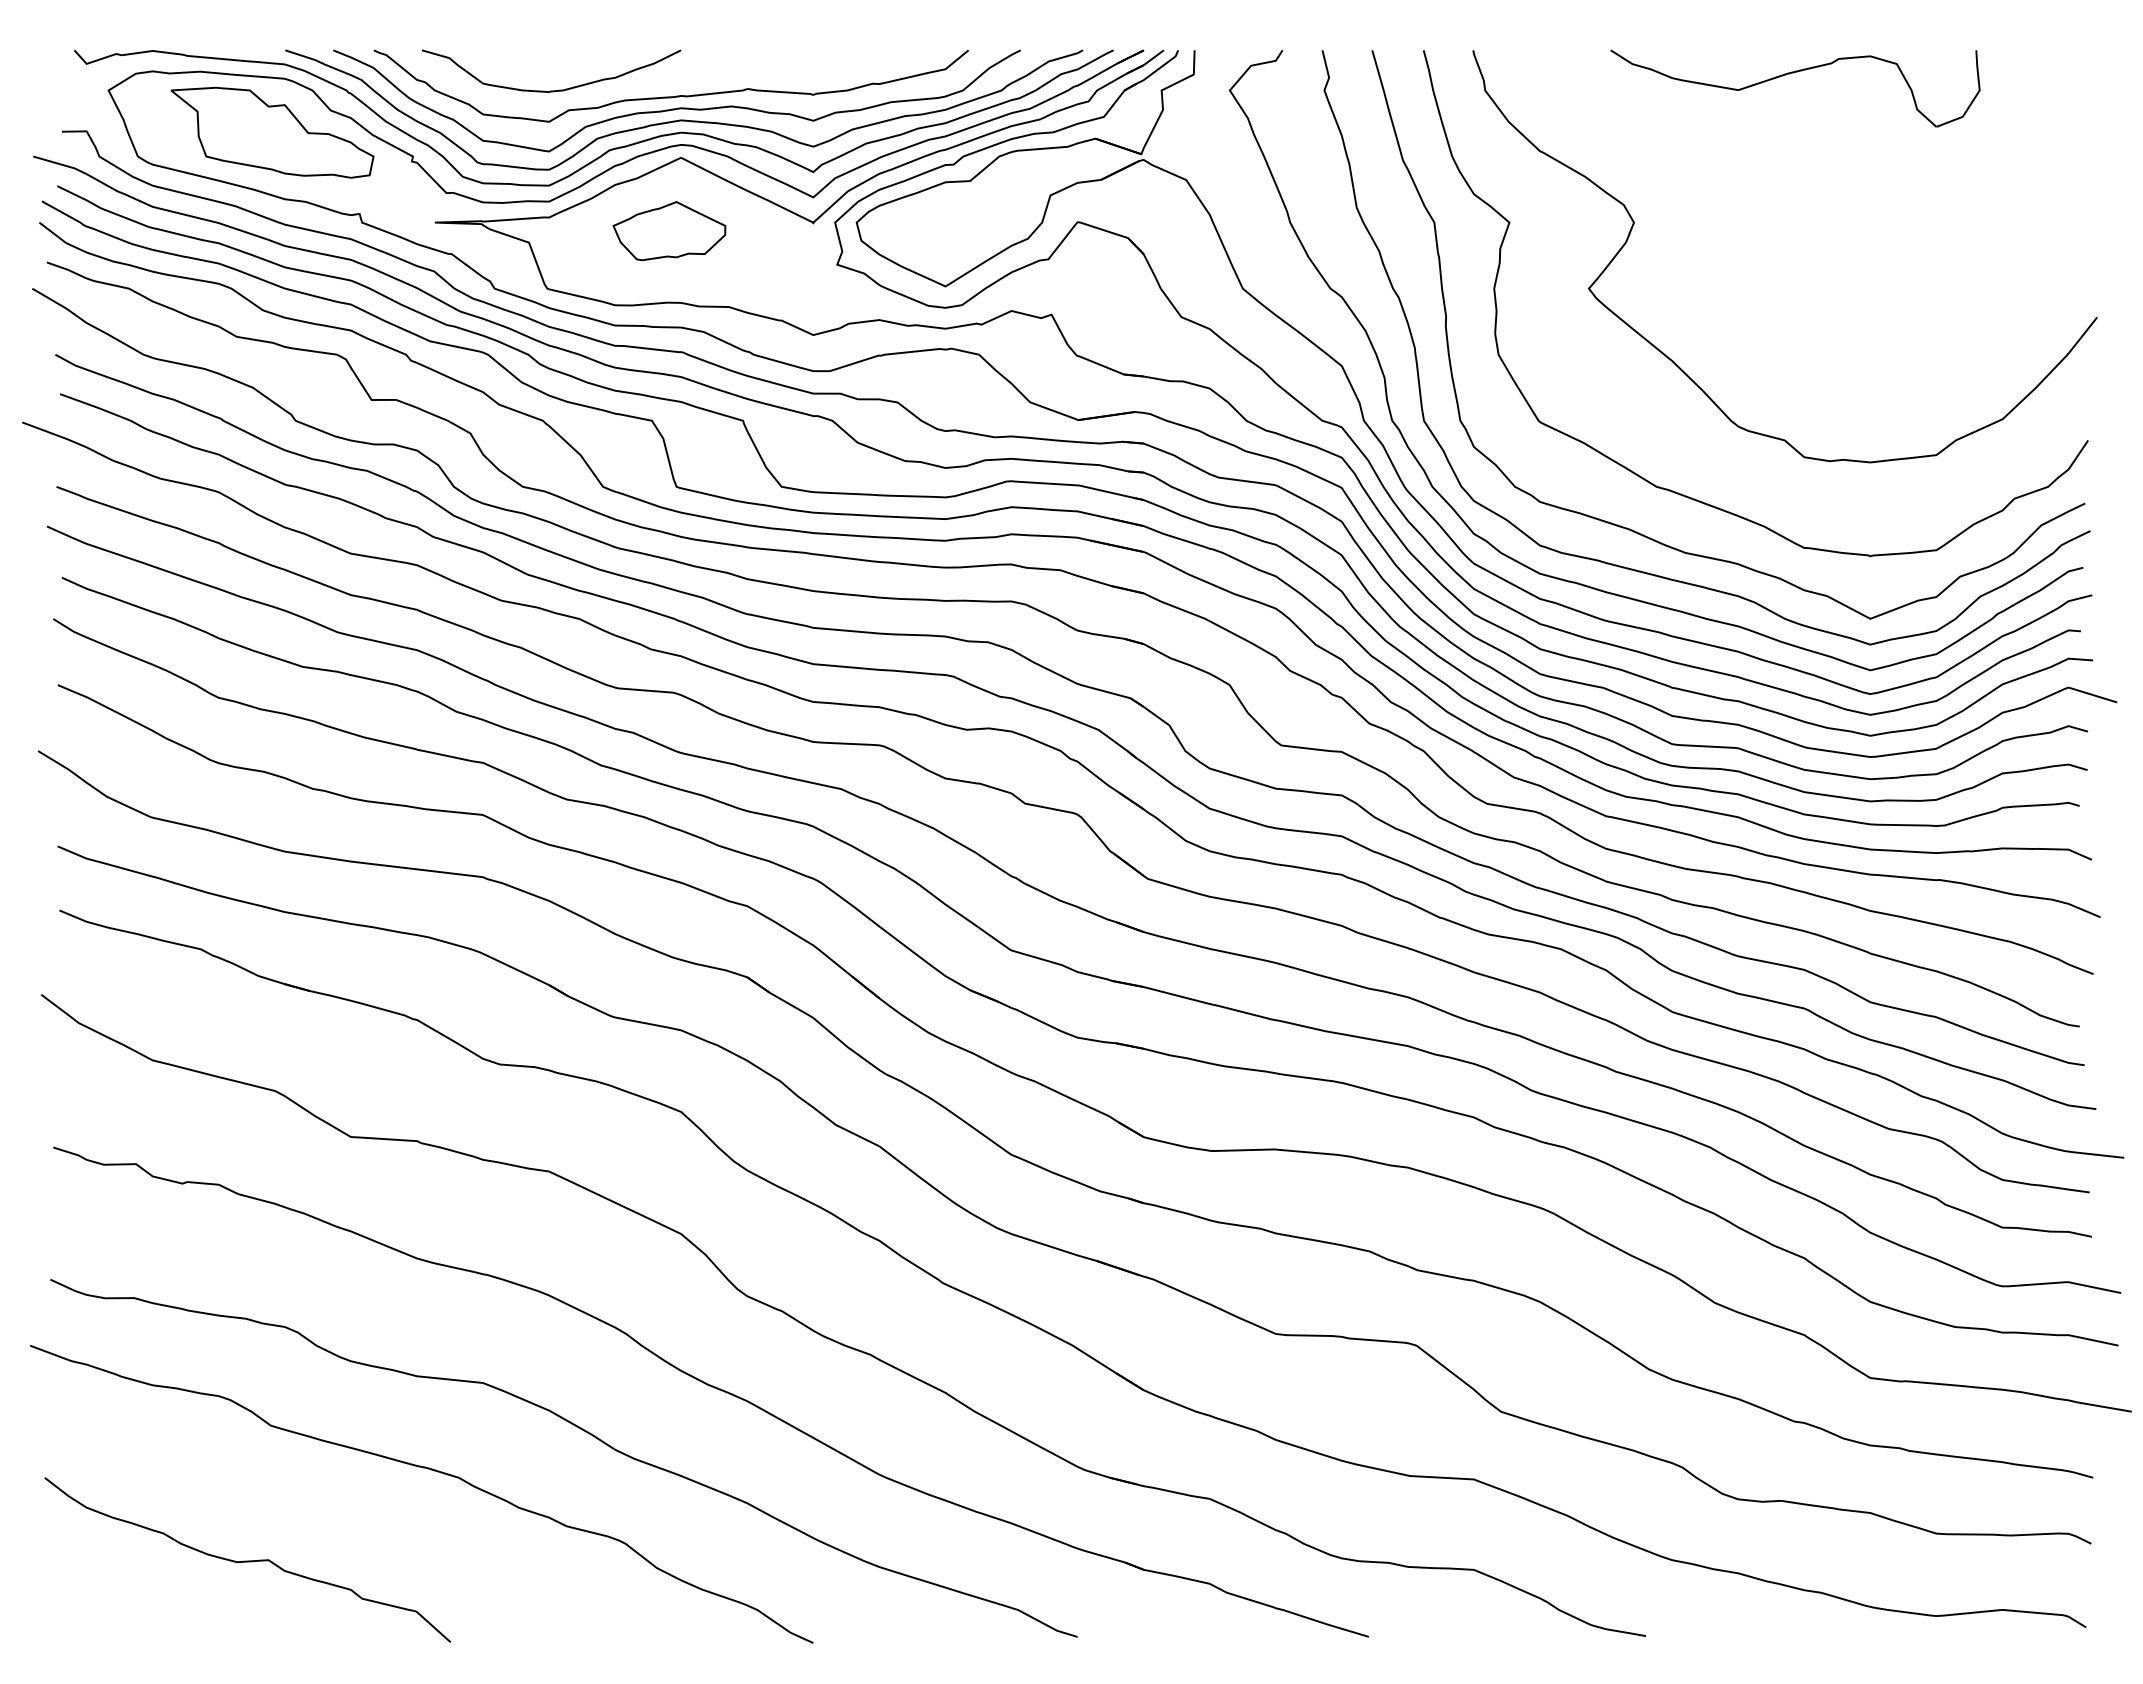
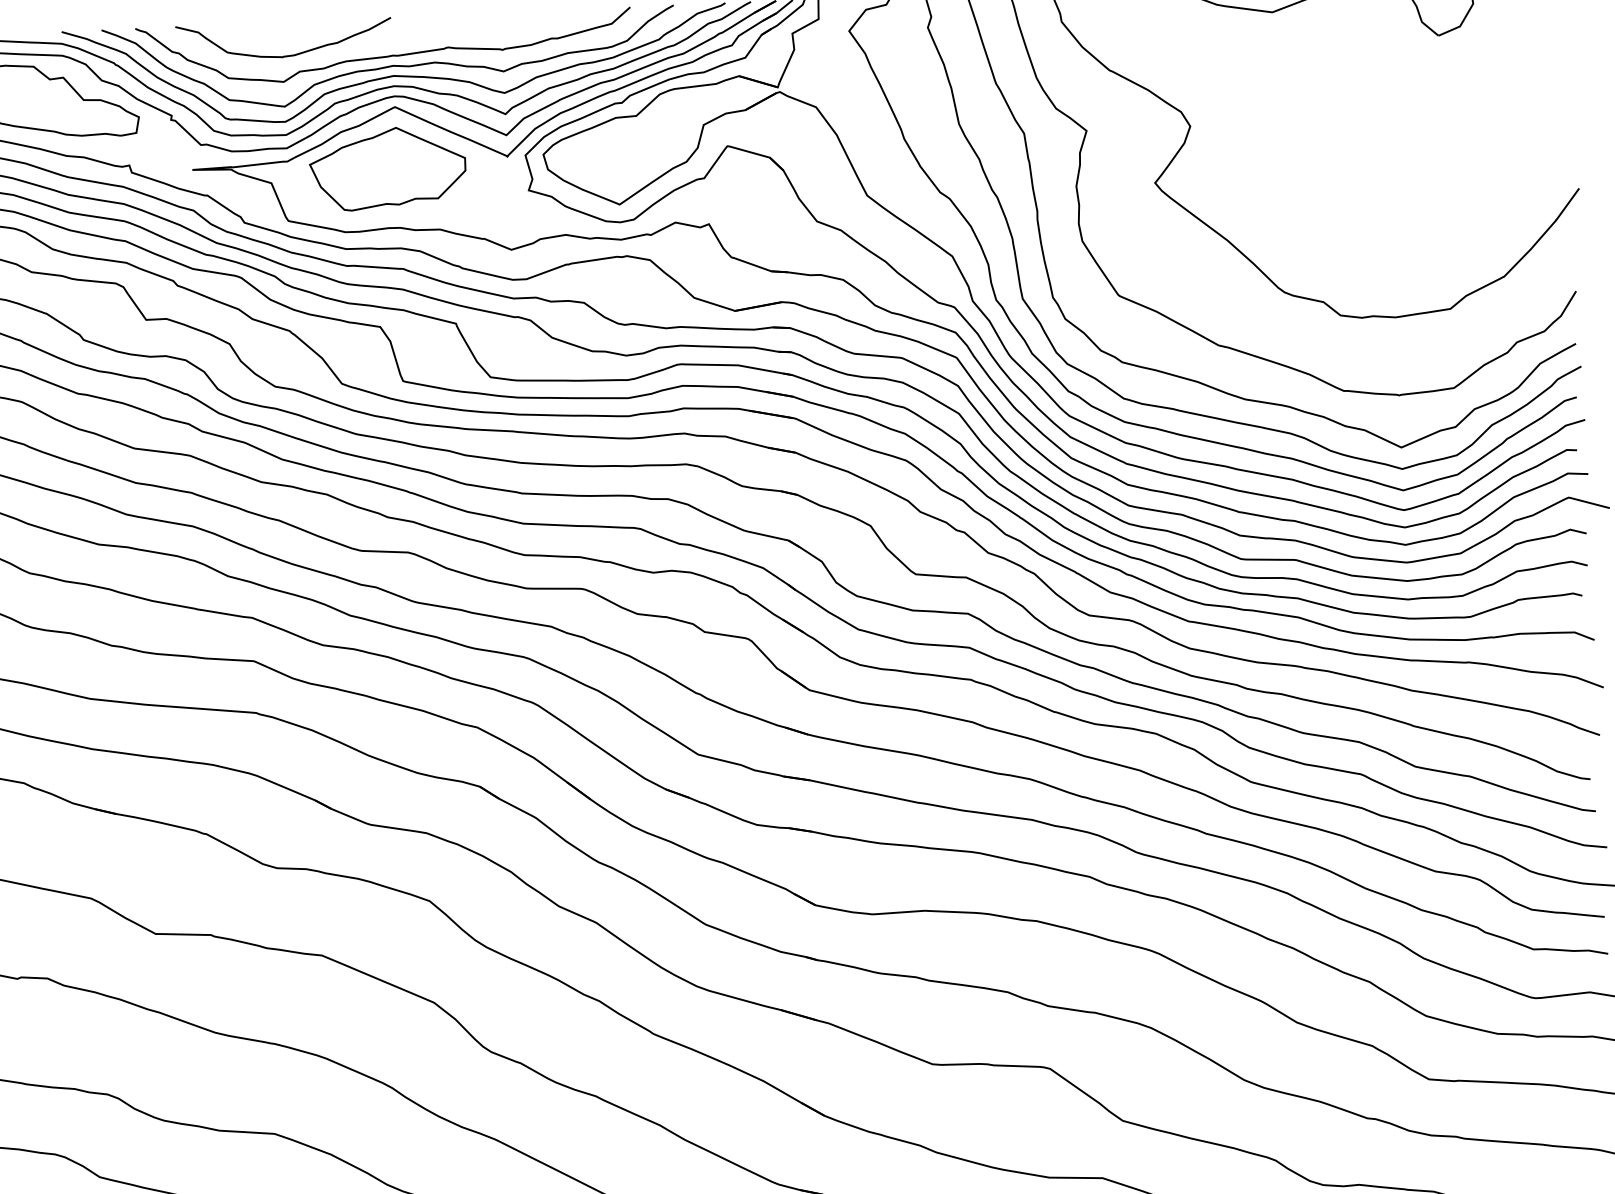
part: (669, 230) -> (387, 168), size x1.67

